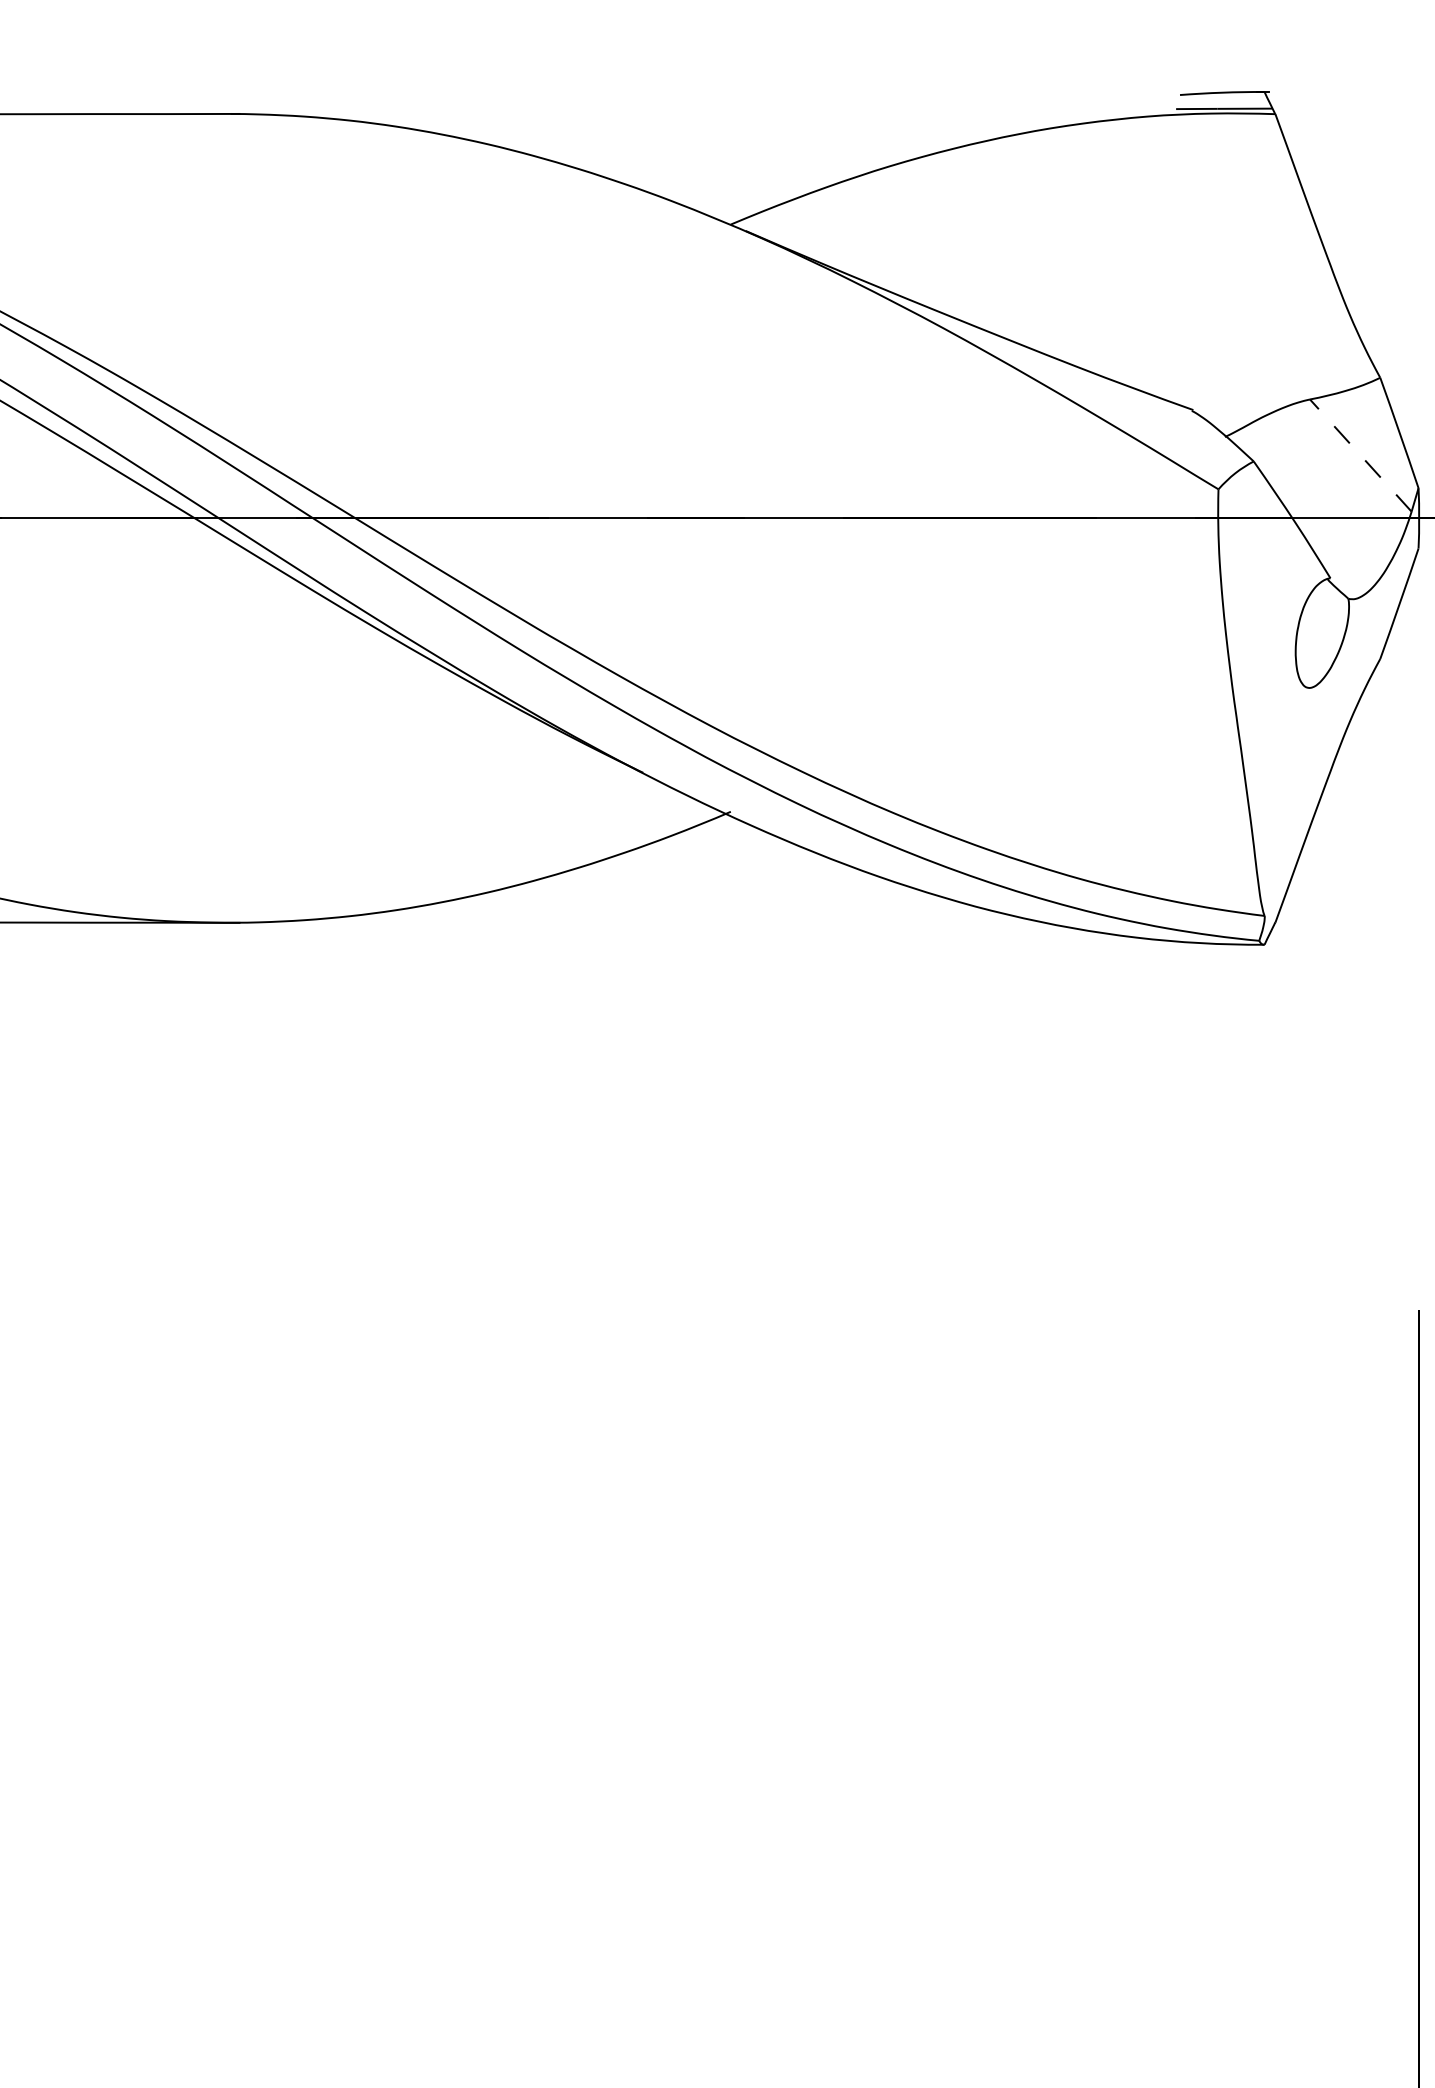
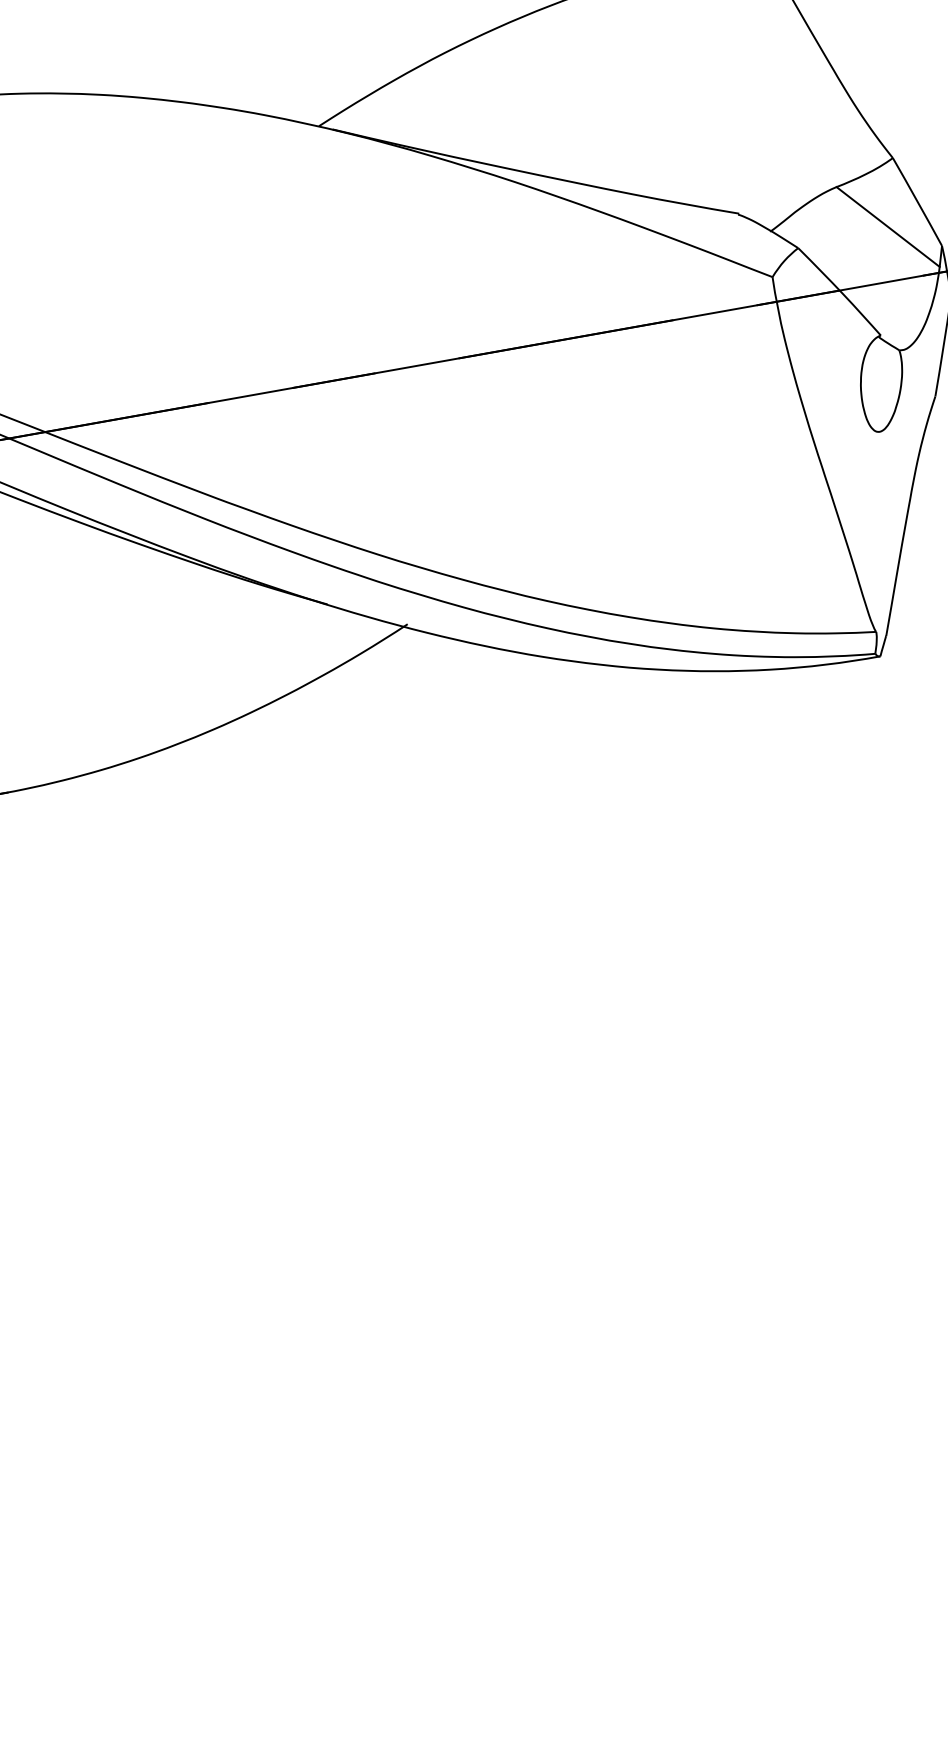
line: (1360, 455) -> (887, 226), dashed -> solid

